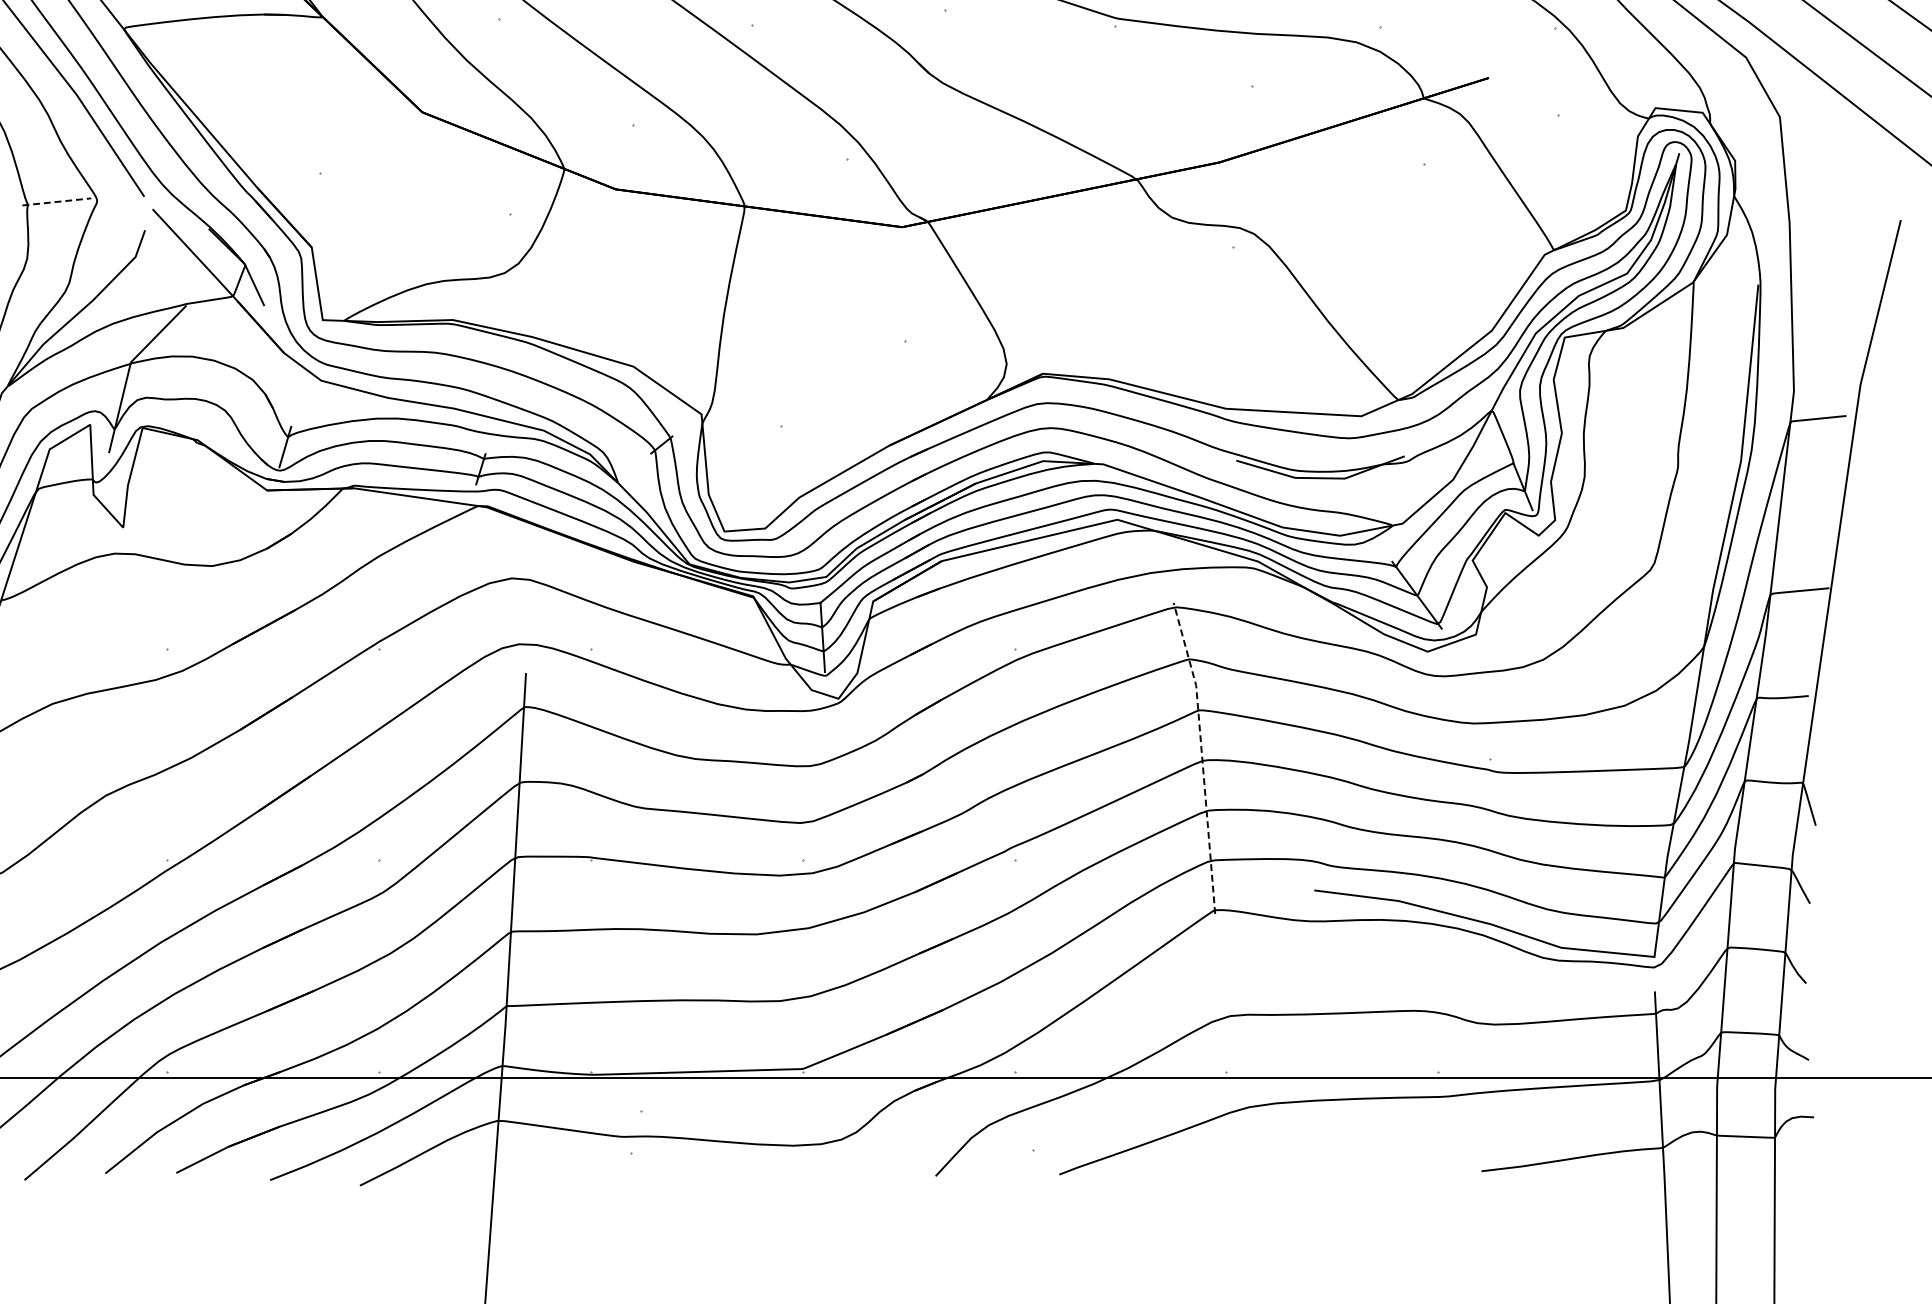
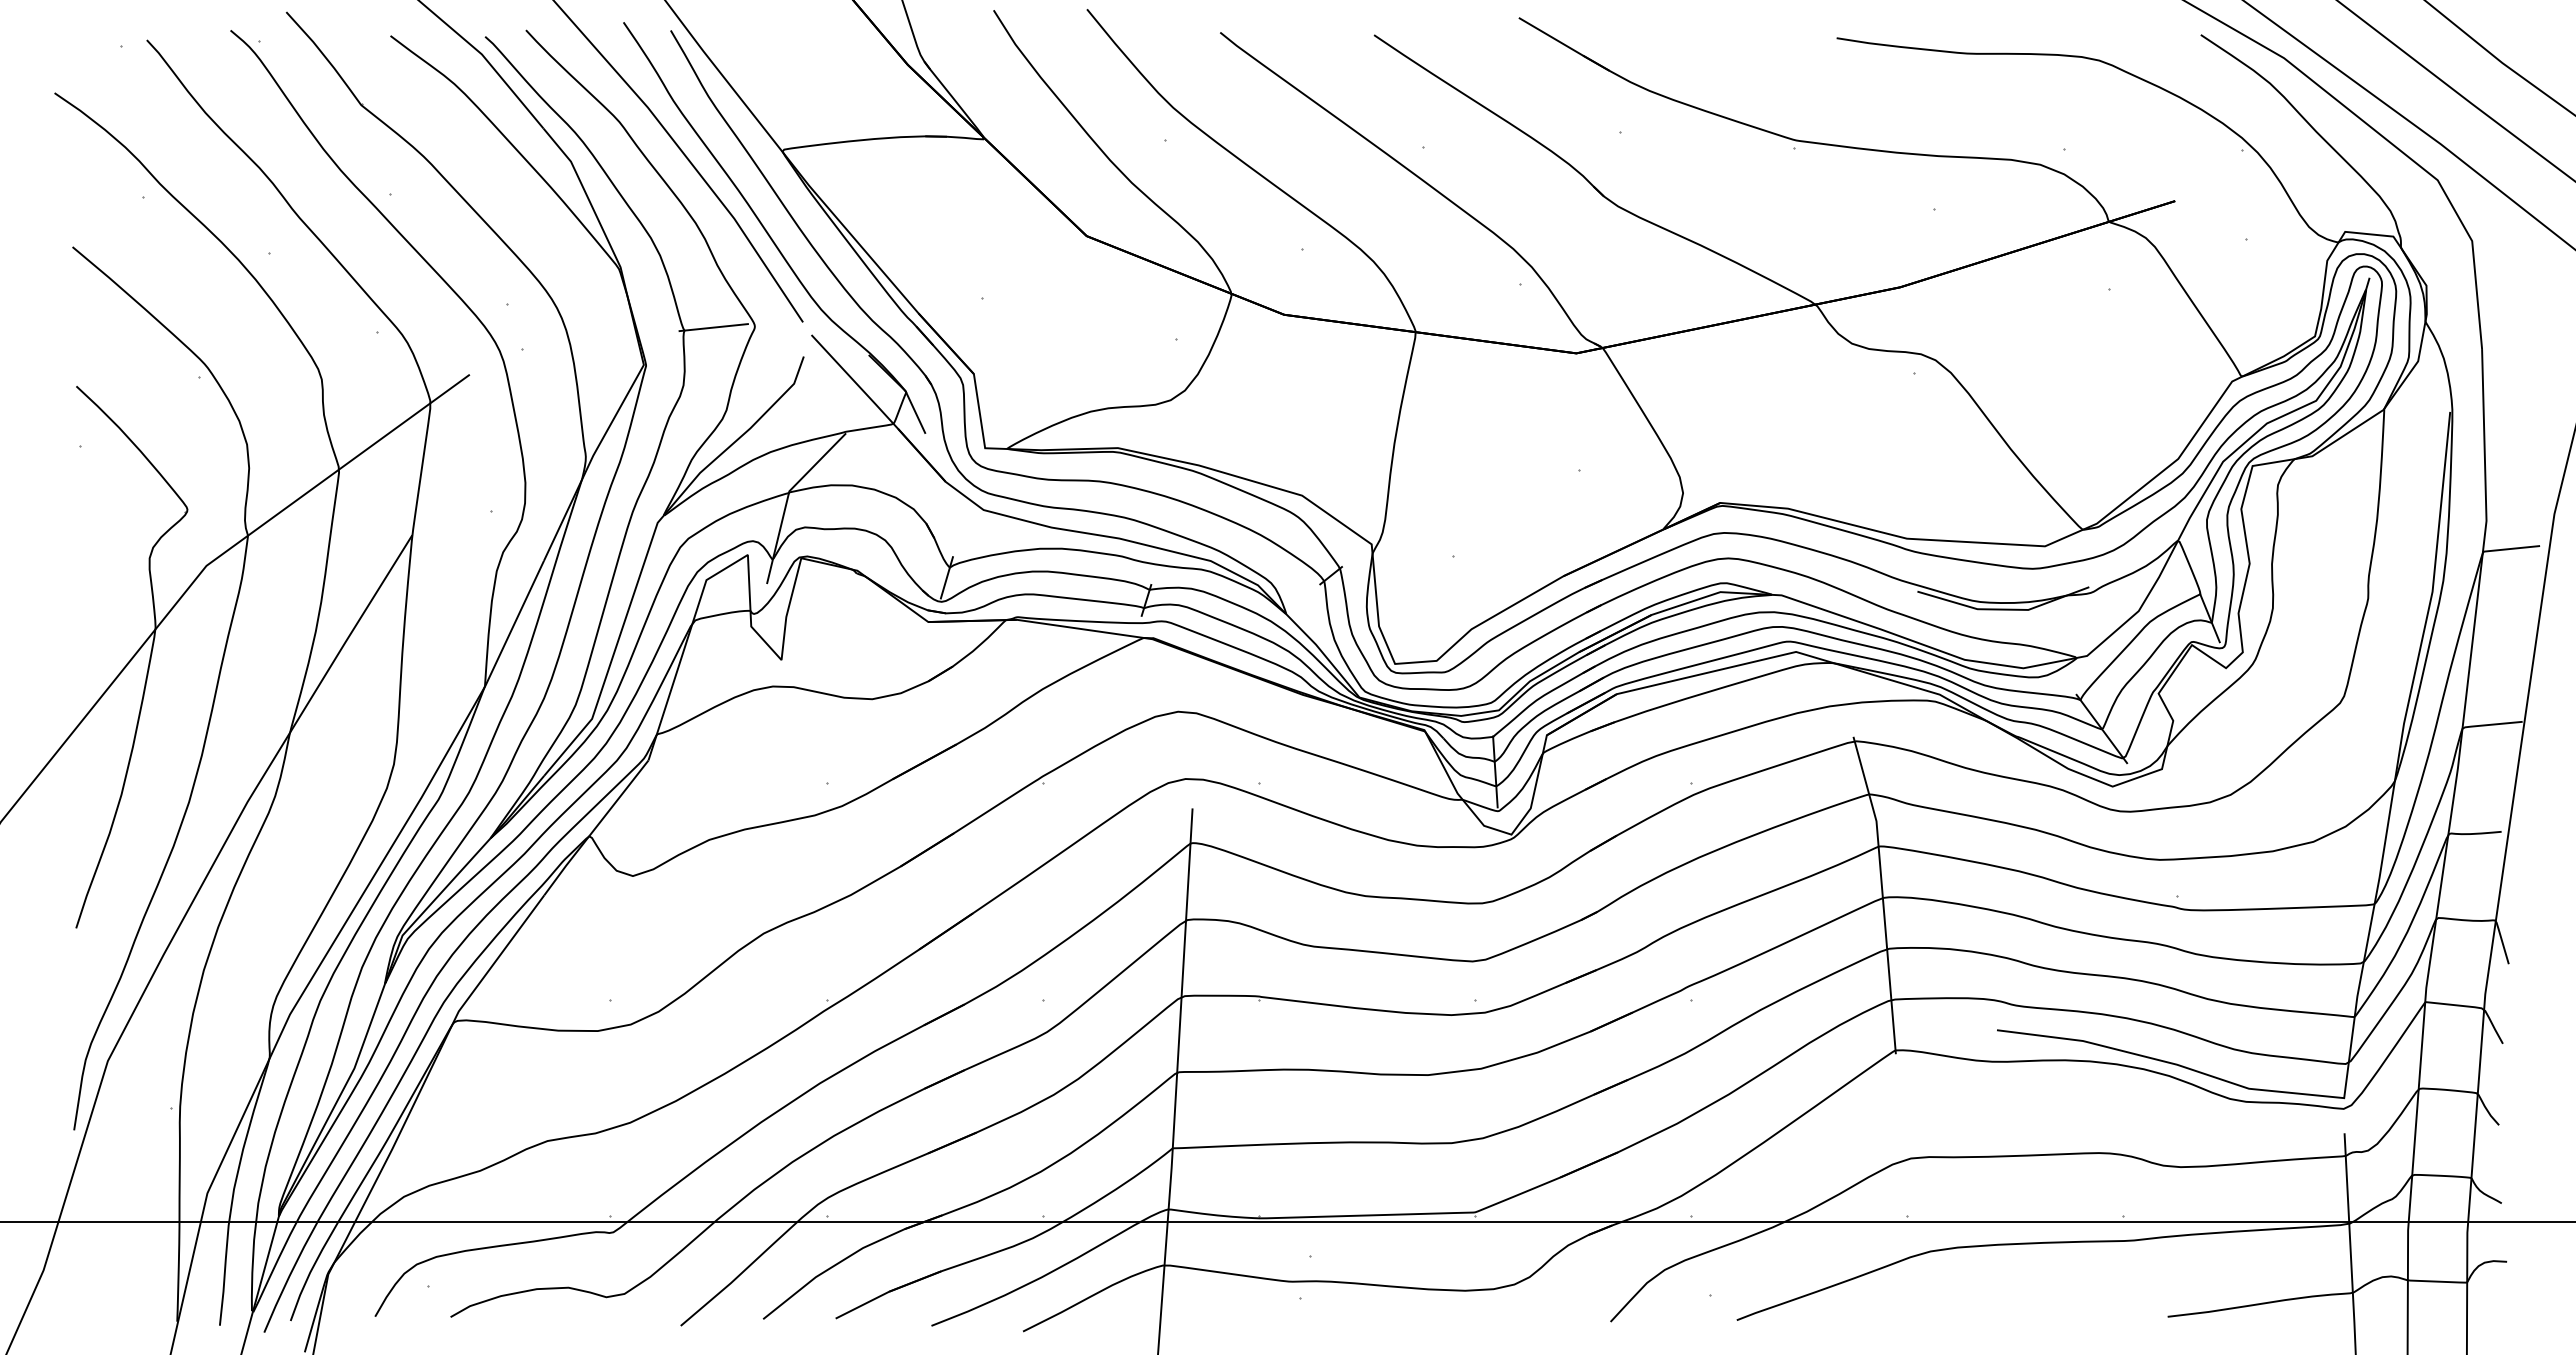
line: (57, 201) -> (714, 327), dashed -> solid
line: (1202, 755) -> (1882, 892), dashed -> solid

